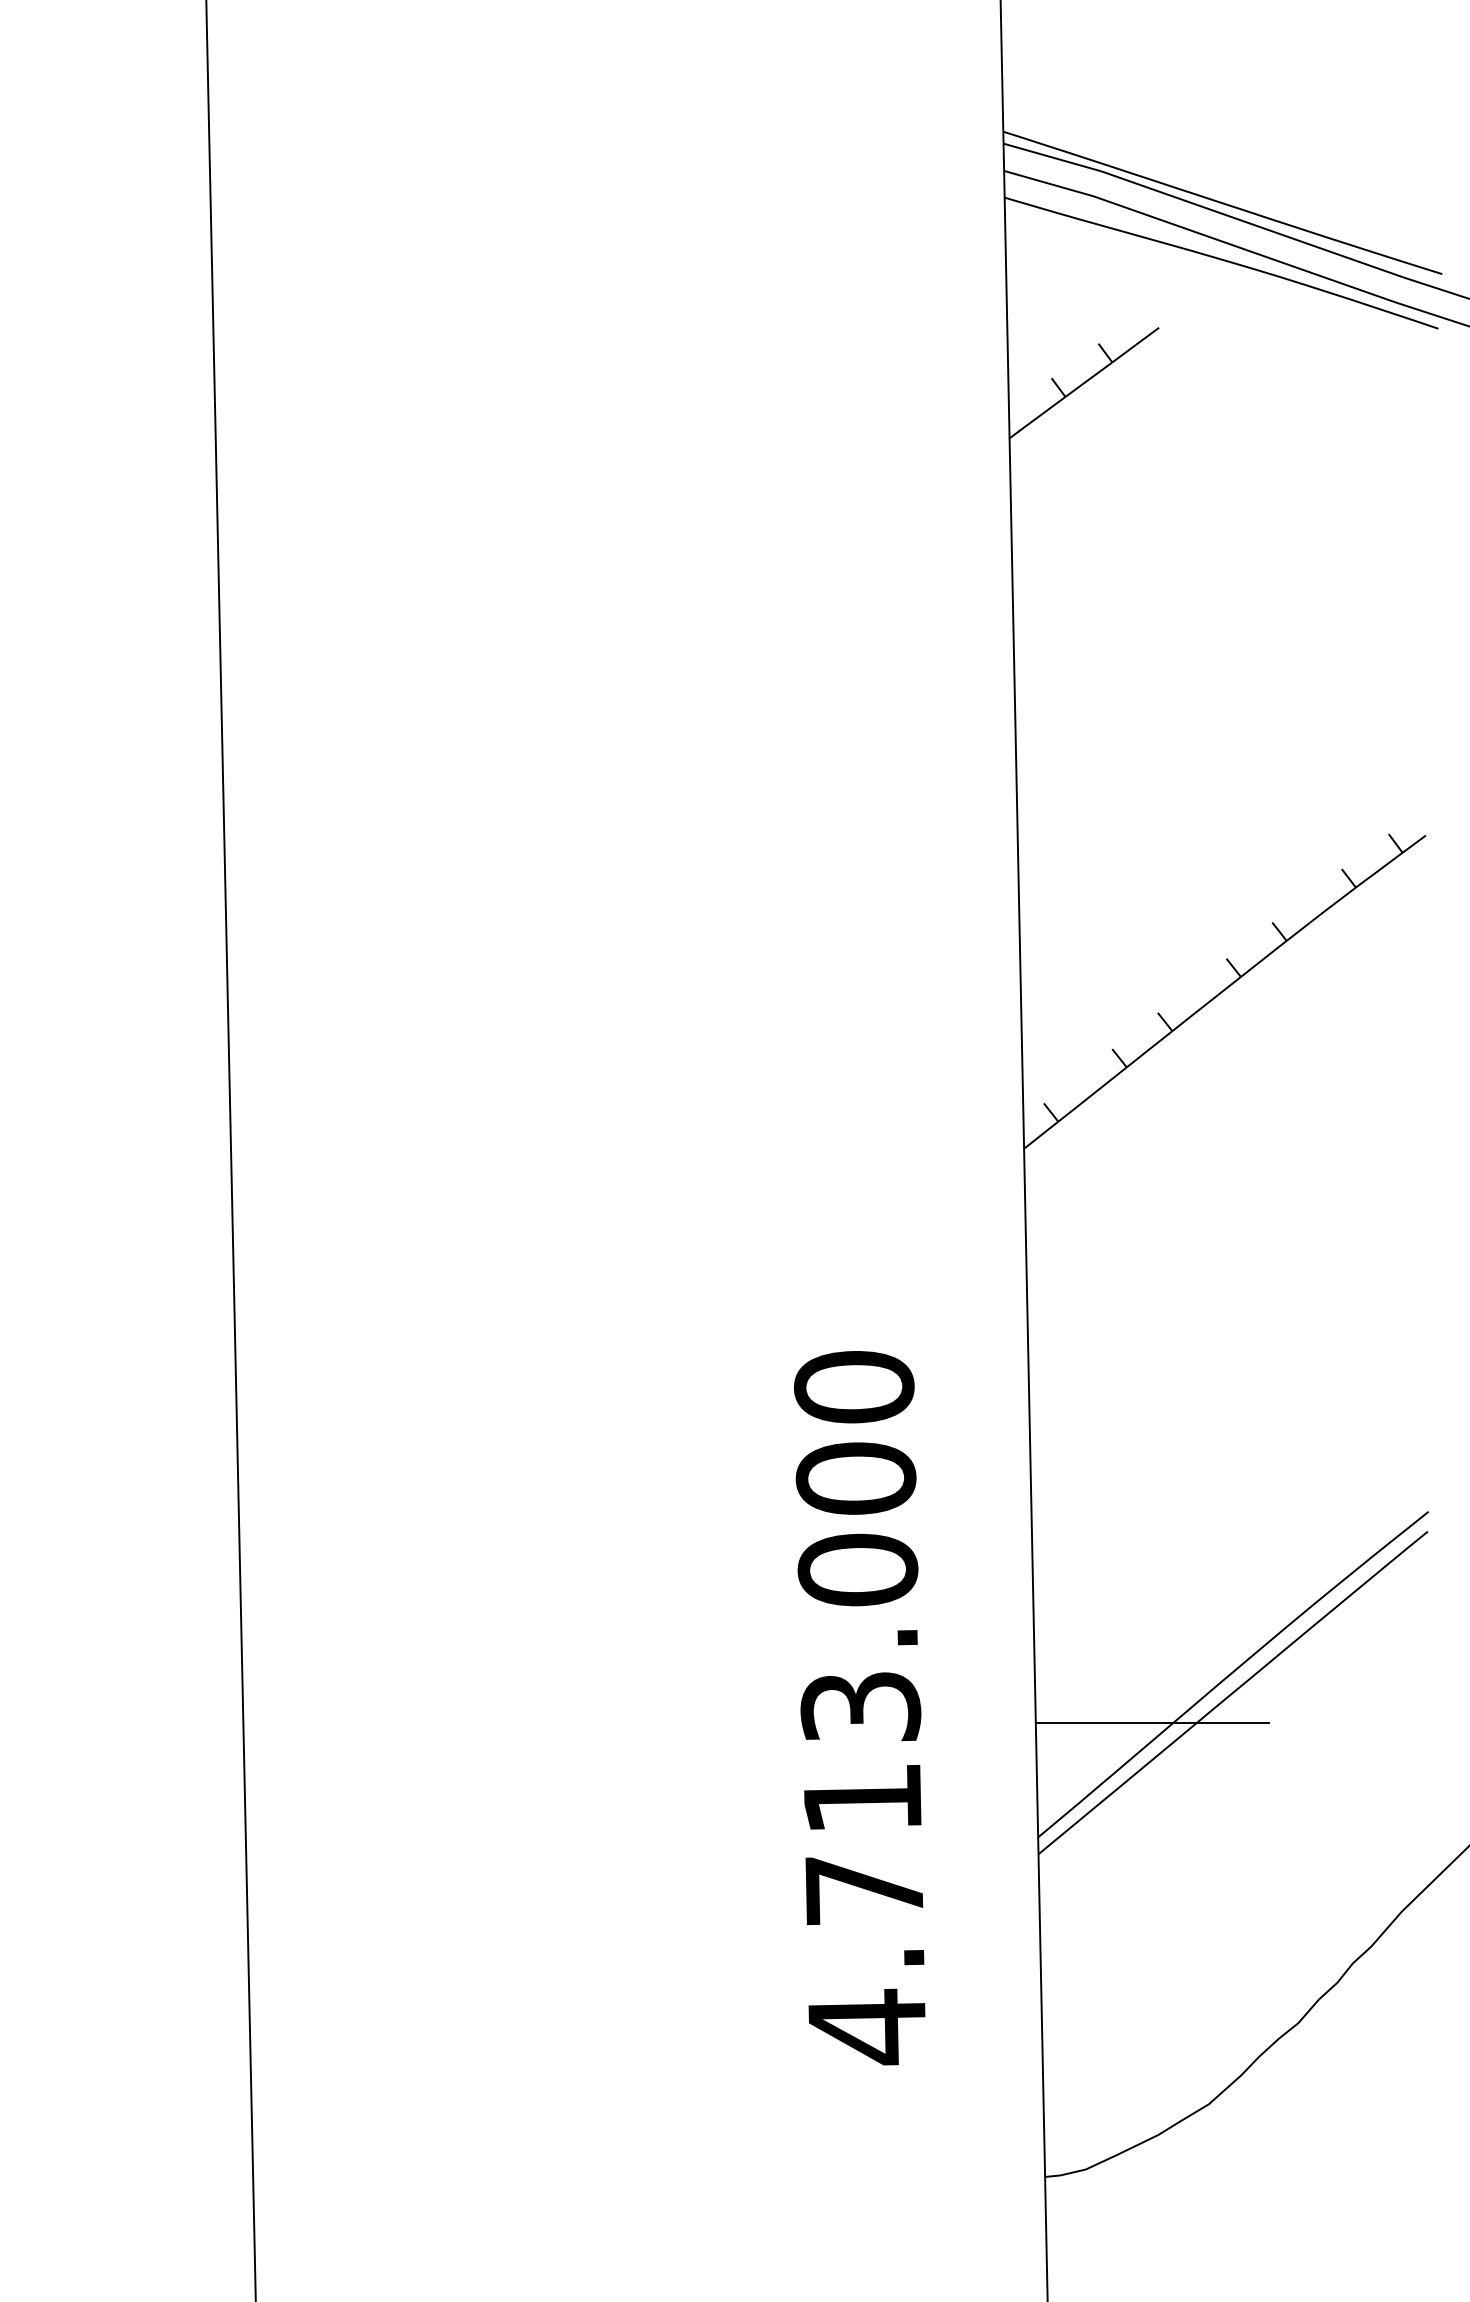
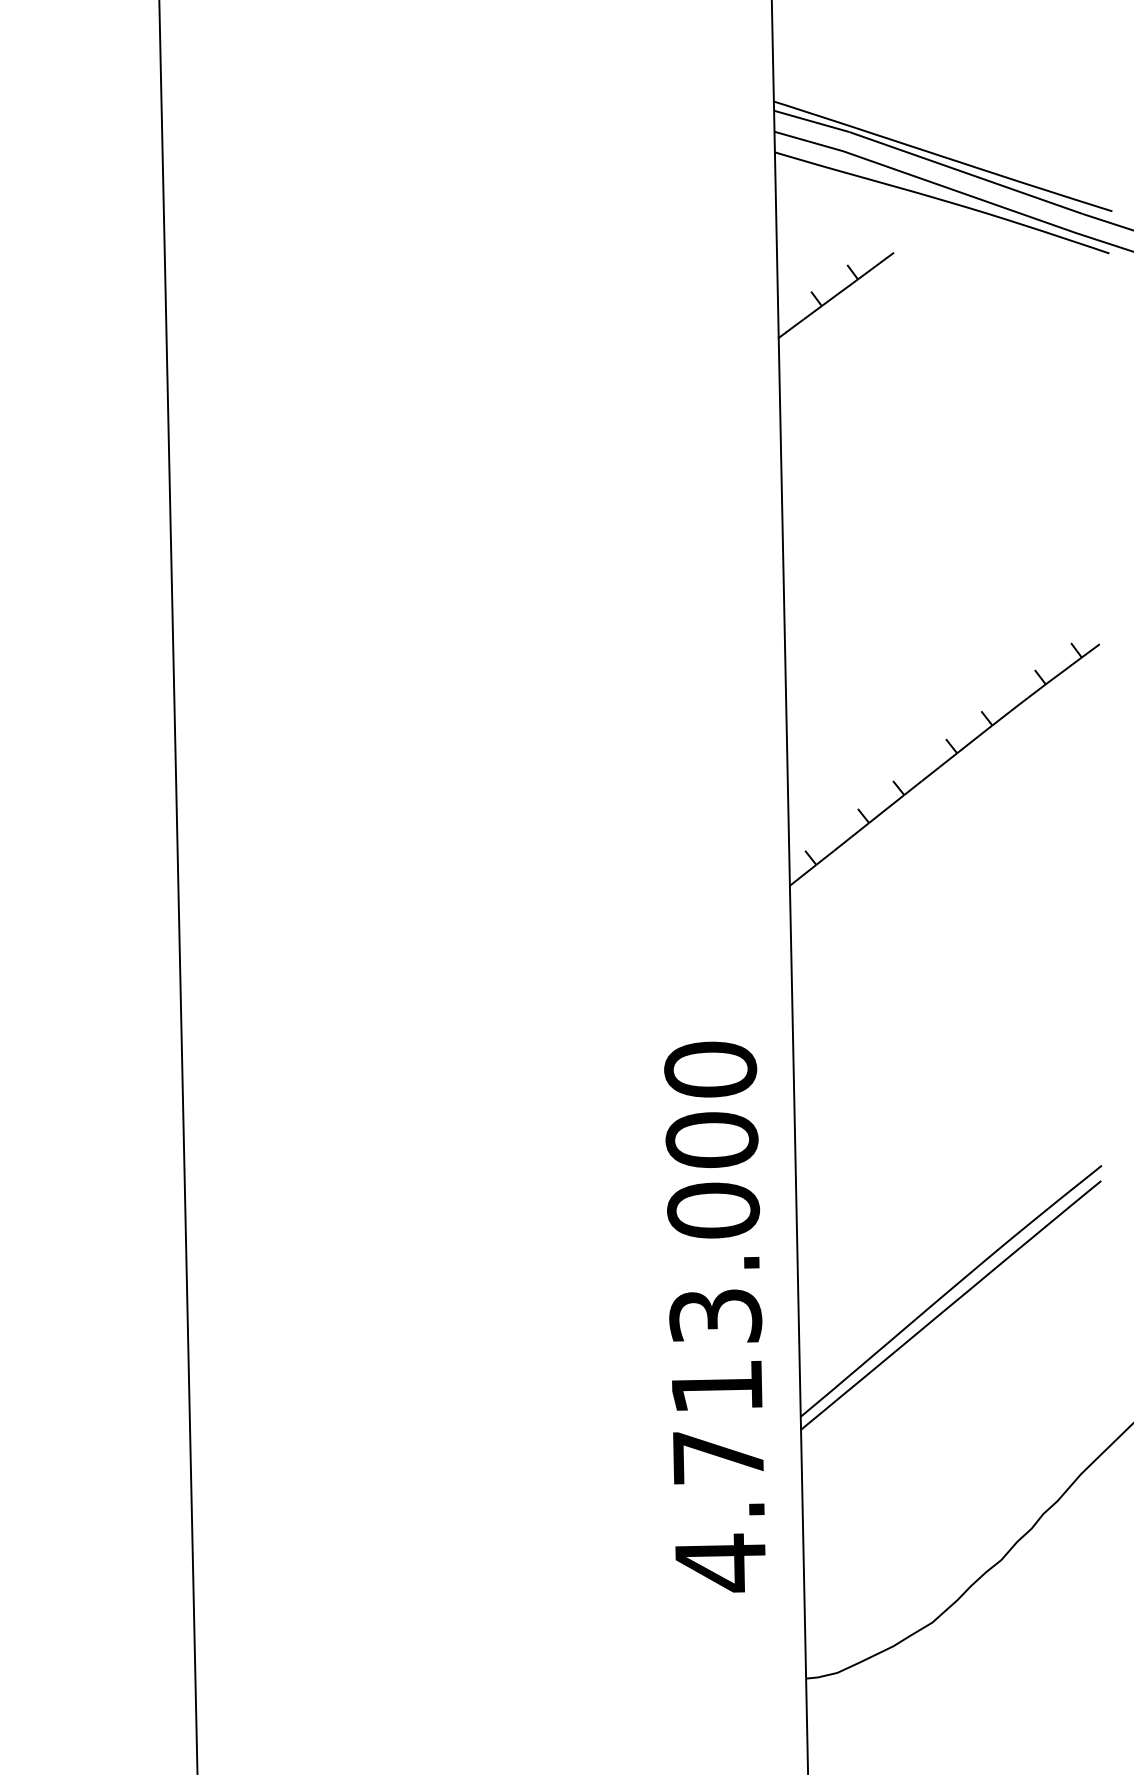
text: (859, 1708) -> (714, 1317), moved
line: (1151, 1722) -> (888, 1328), removed

